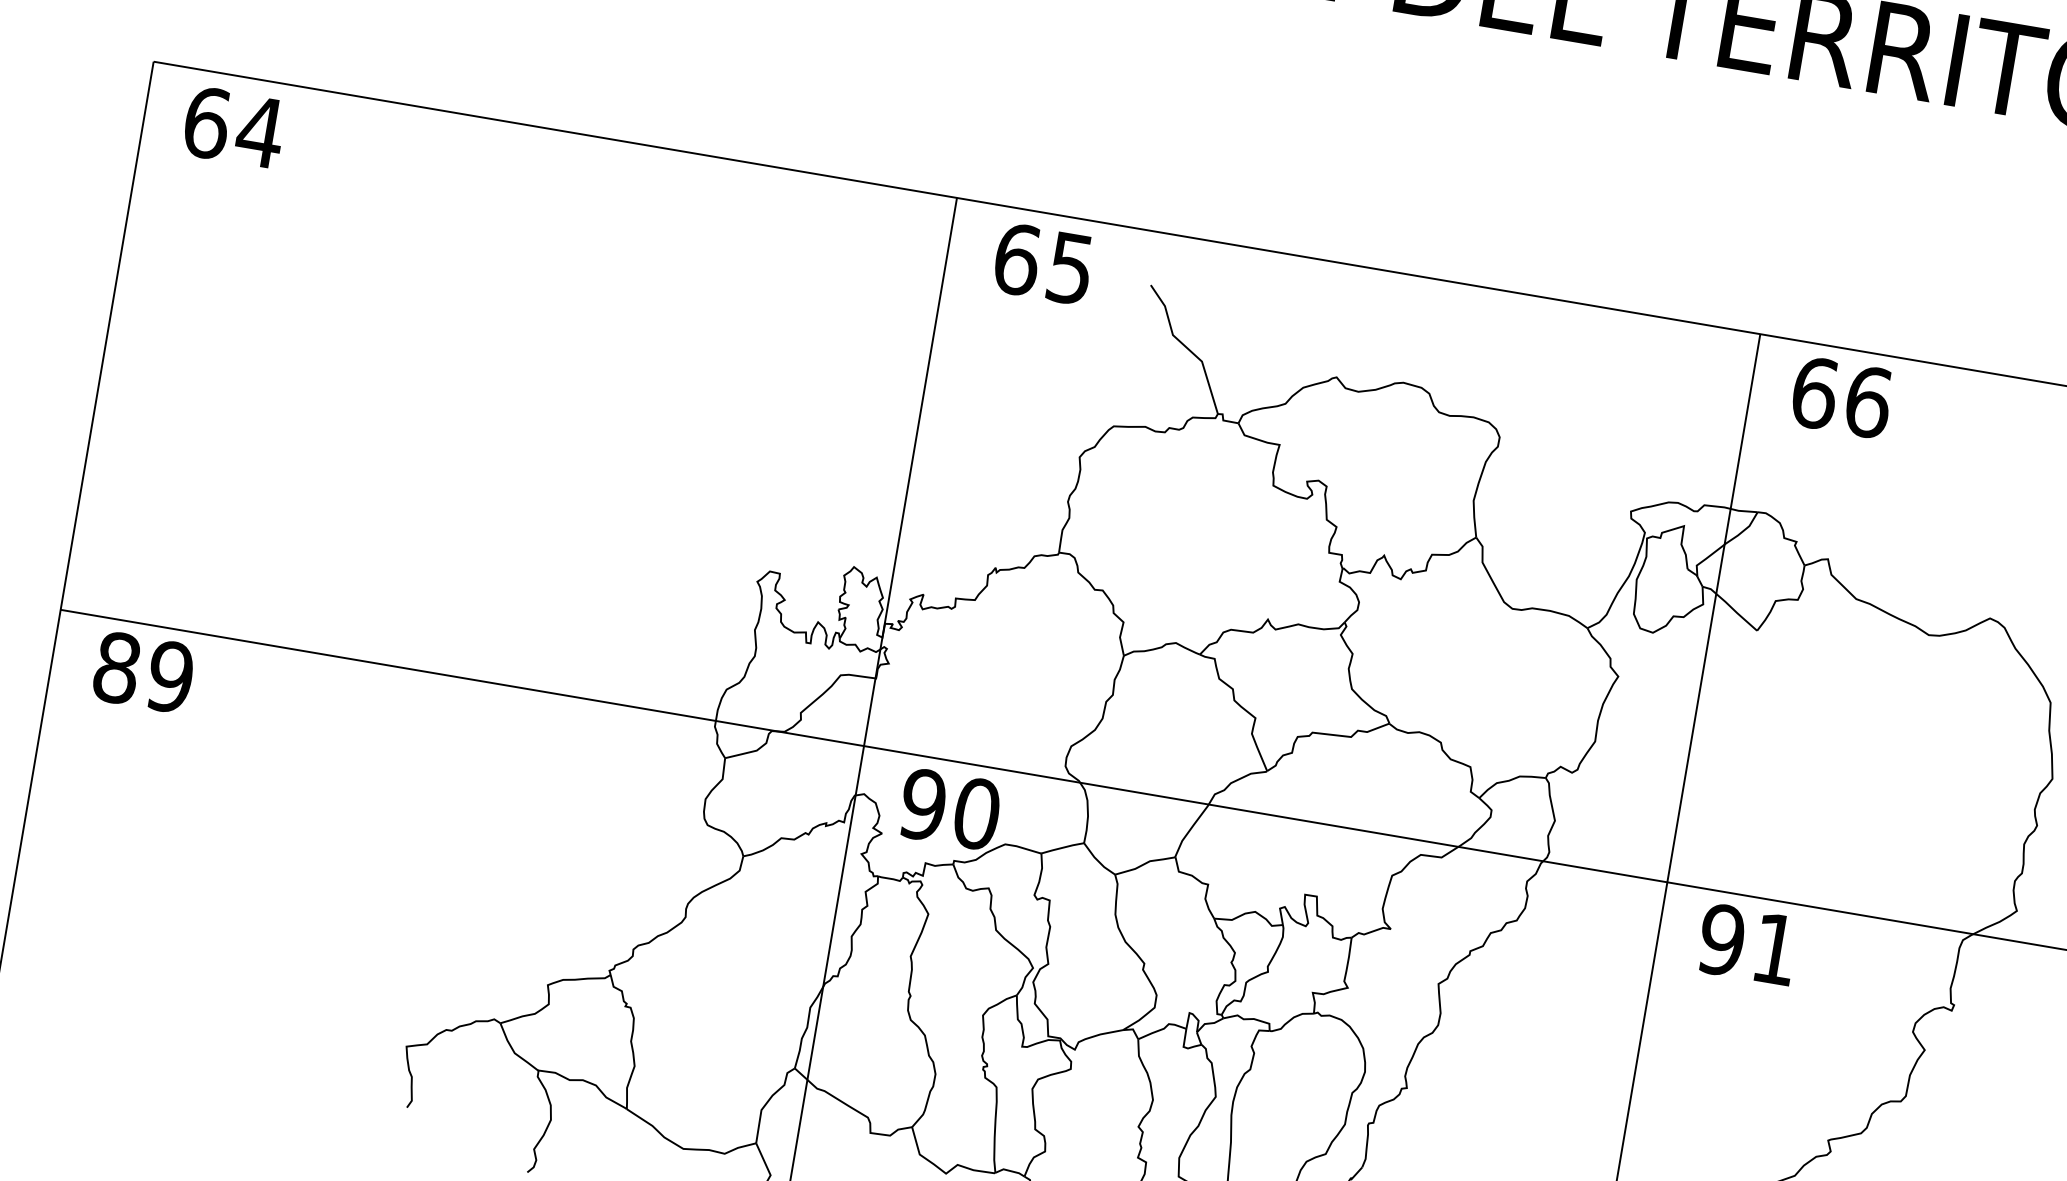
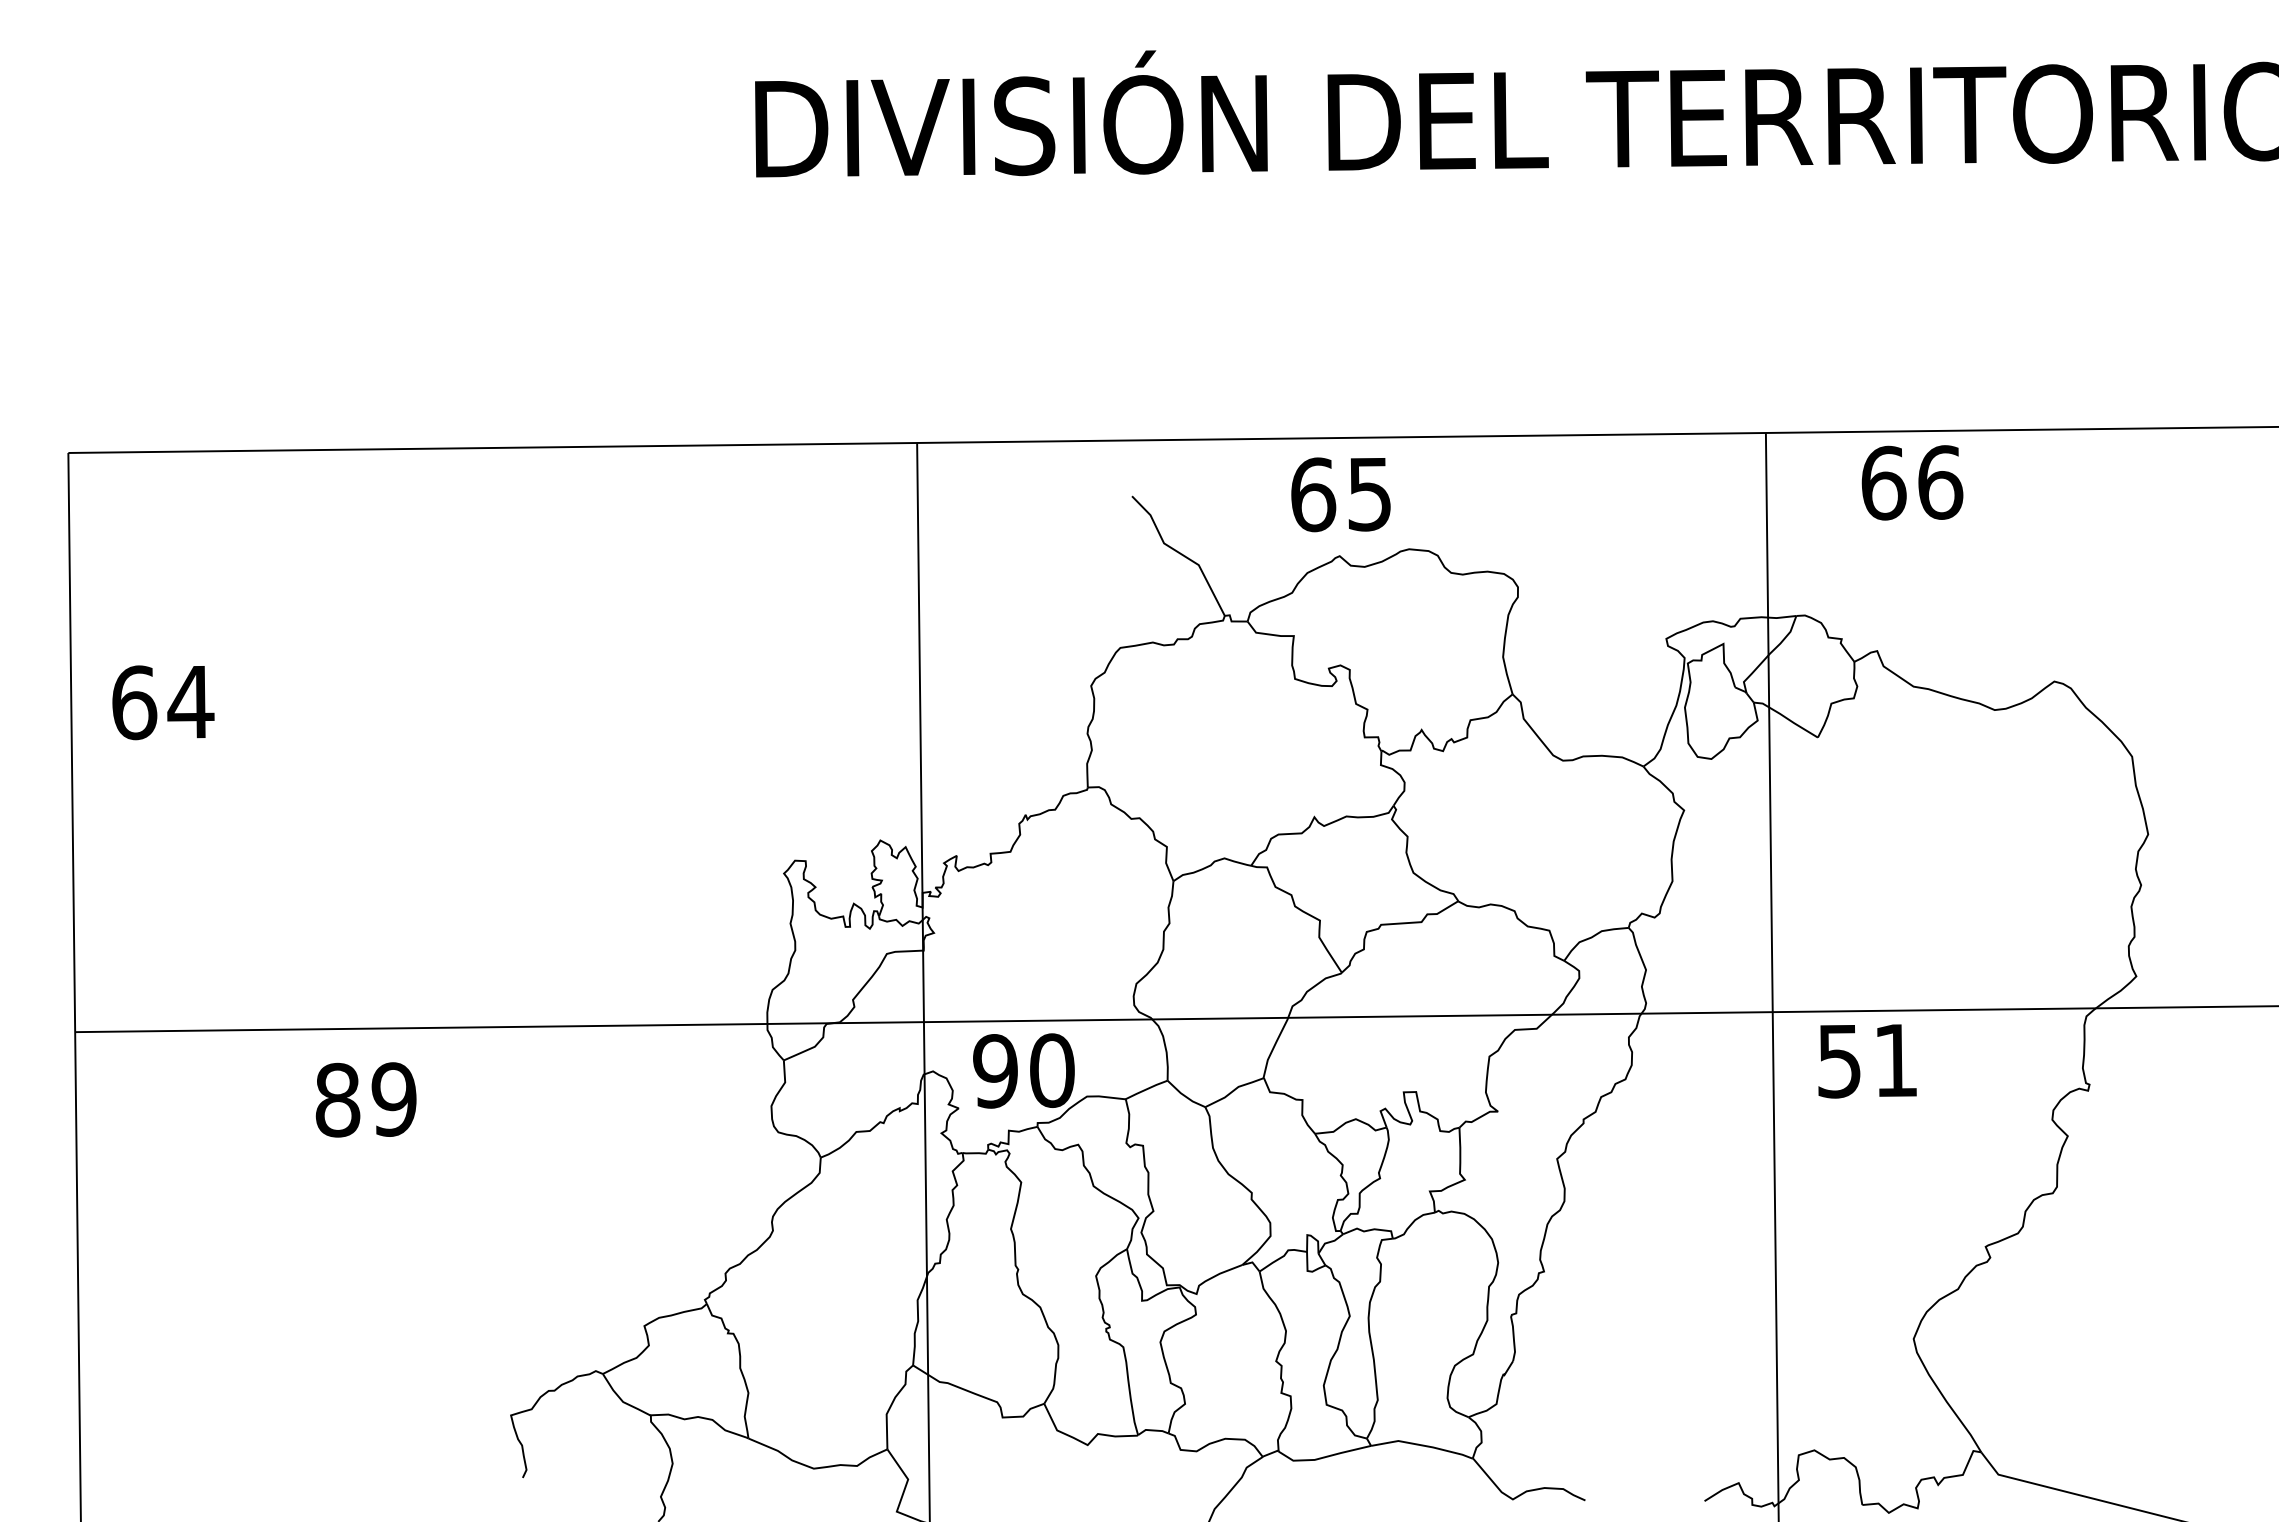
text: (234, 127) -> (163, 702), moved
text: (1042, 263) -> (1340, 494), moved
text: (1842, 397) -> (1912, 482), moved
text: (143, 672) -> (365, 1099), moved
text: (1721, 939) -> (1838, 1060), 91 -> 51

